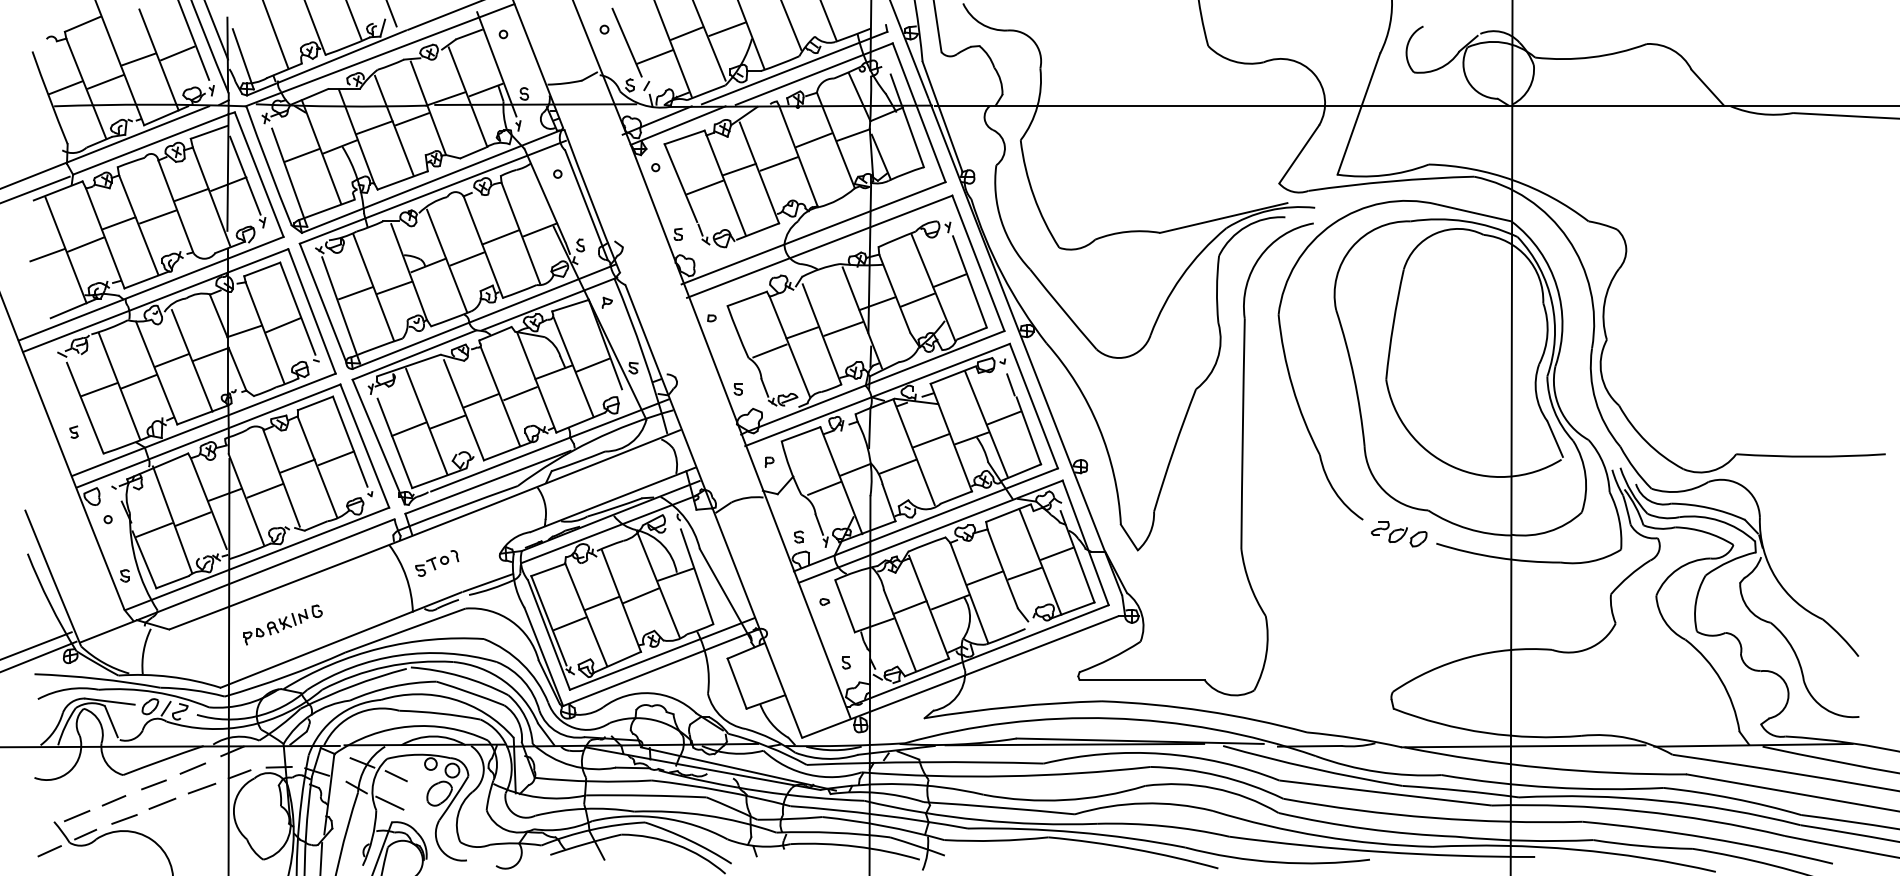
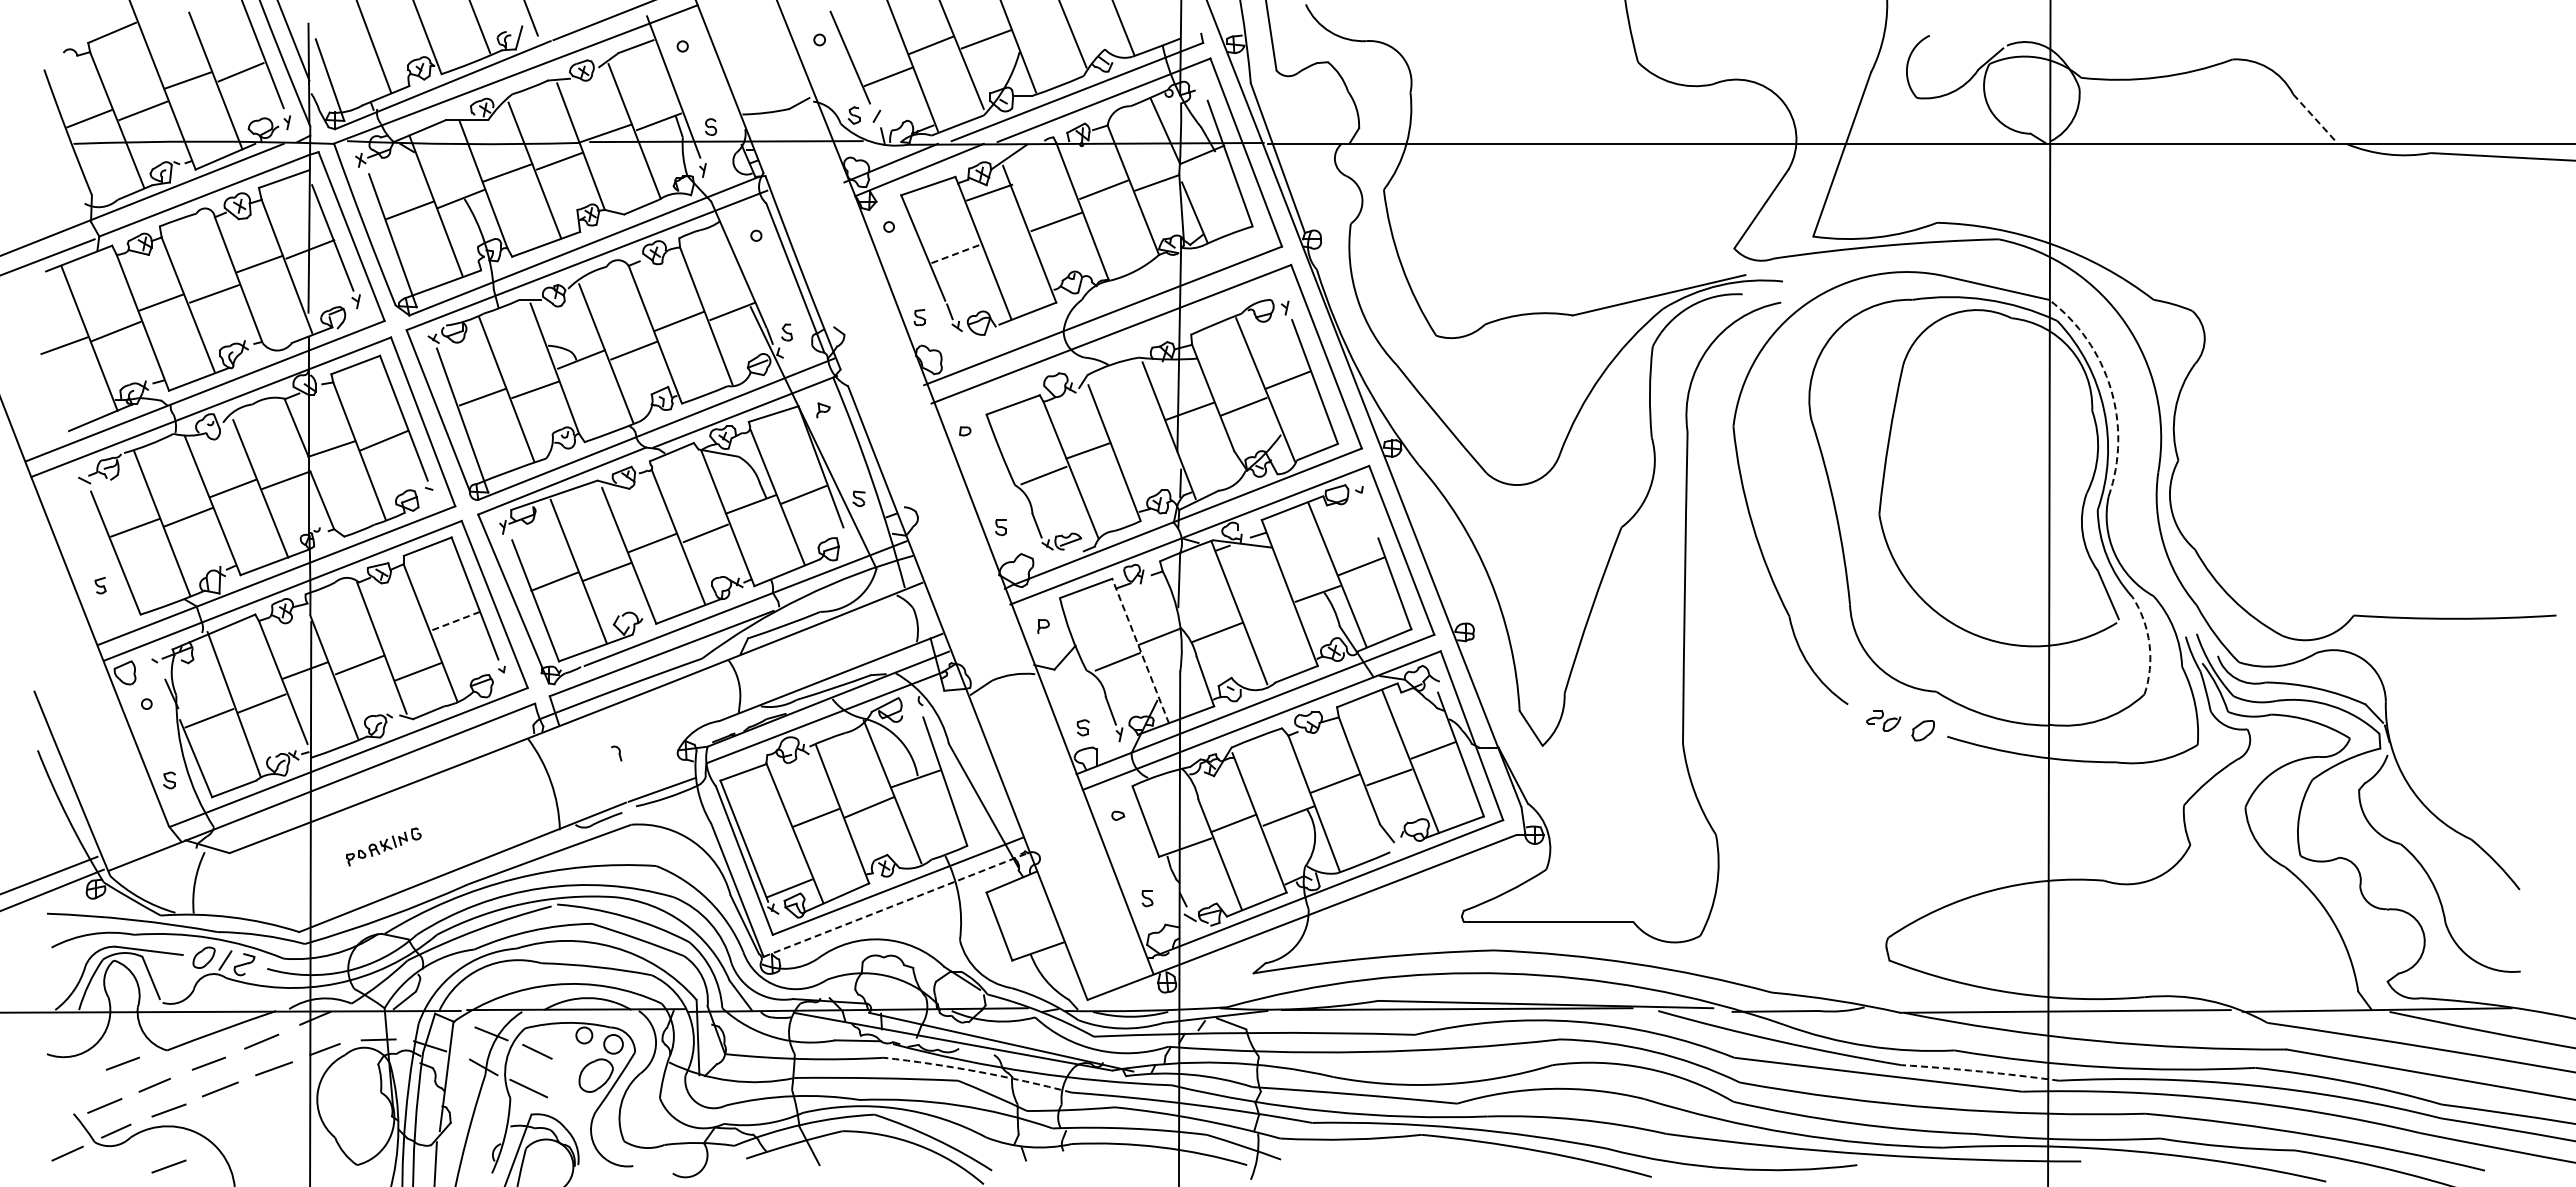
line: (1707, 87) -> (2315, 118), solid -> dashed
line: (739, 169) -> (989, 192), moved
line: (704, 187) -> (955, 254), solid -> dashed
arc: (1556, 286) -> (2110, 388), solid -> dashed
line: (843, 328) -> (1143, 445), removed
line: (1010, 384) -> (1370, 521), removed
line: (931, 440) -> (1262, 596), removed
line: (336, 458) -> (456, 621), solid -> dashed
line: (297, 466) -> (418, 671), moved
arc: (1585, 475) -> (2149, 644), solid -> dashed
line: (841, 480) -> (1140, 651), solid -> dashed
part: (1389, 531) -> (1883, 720), size x0.7
part: (431, 566) -> (585, 767), removed
line: (569, 623) -> (789, 888), moved
part: (282, 624) -> (383, 846), size x0.7
line: (660, 668) -> (895, 905), solid -> dashed
line: (90, 784) -> (122, 1063), added
arc: (721, 790) -> (978, 1071), solid -> dashed
arc: (1460, 790) -> (1980, 1071), solid -> dashed
line: (124, 860) -> (168, 1166), added

